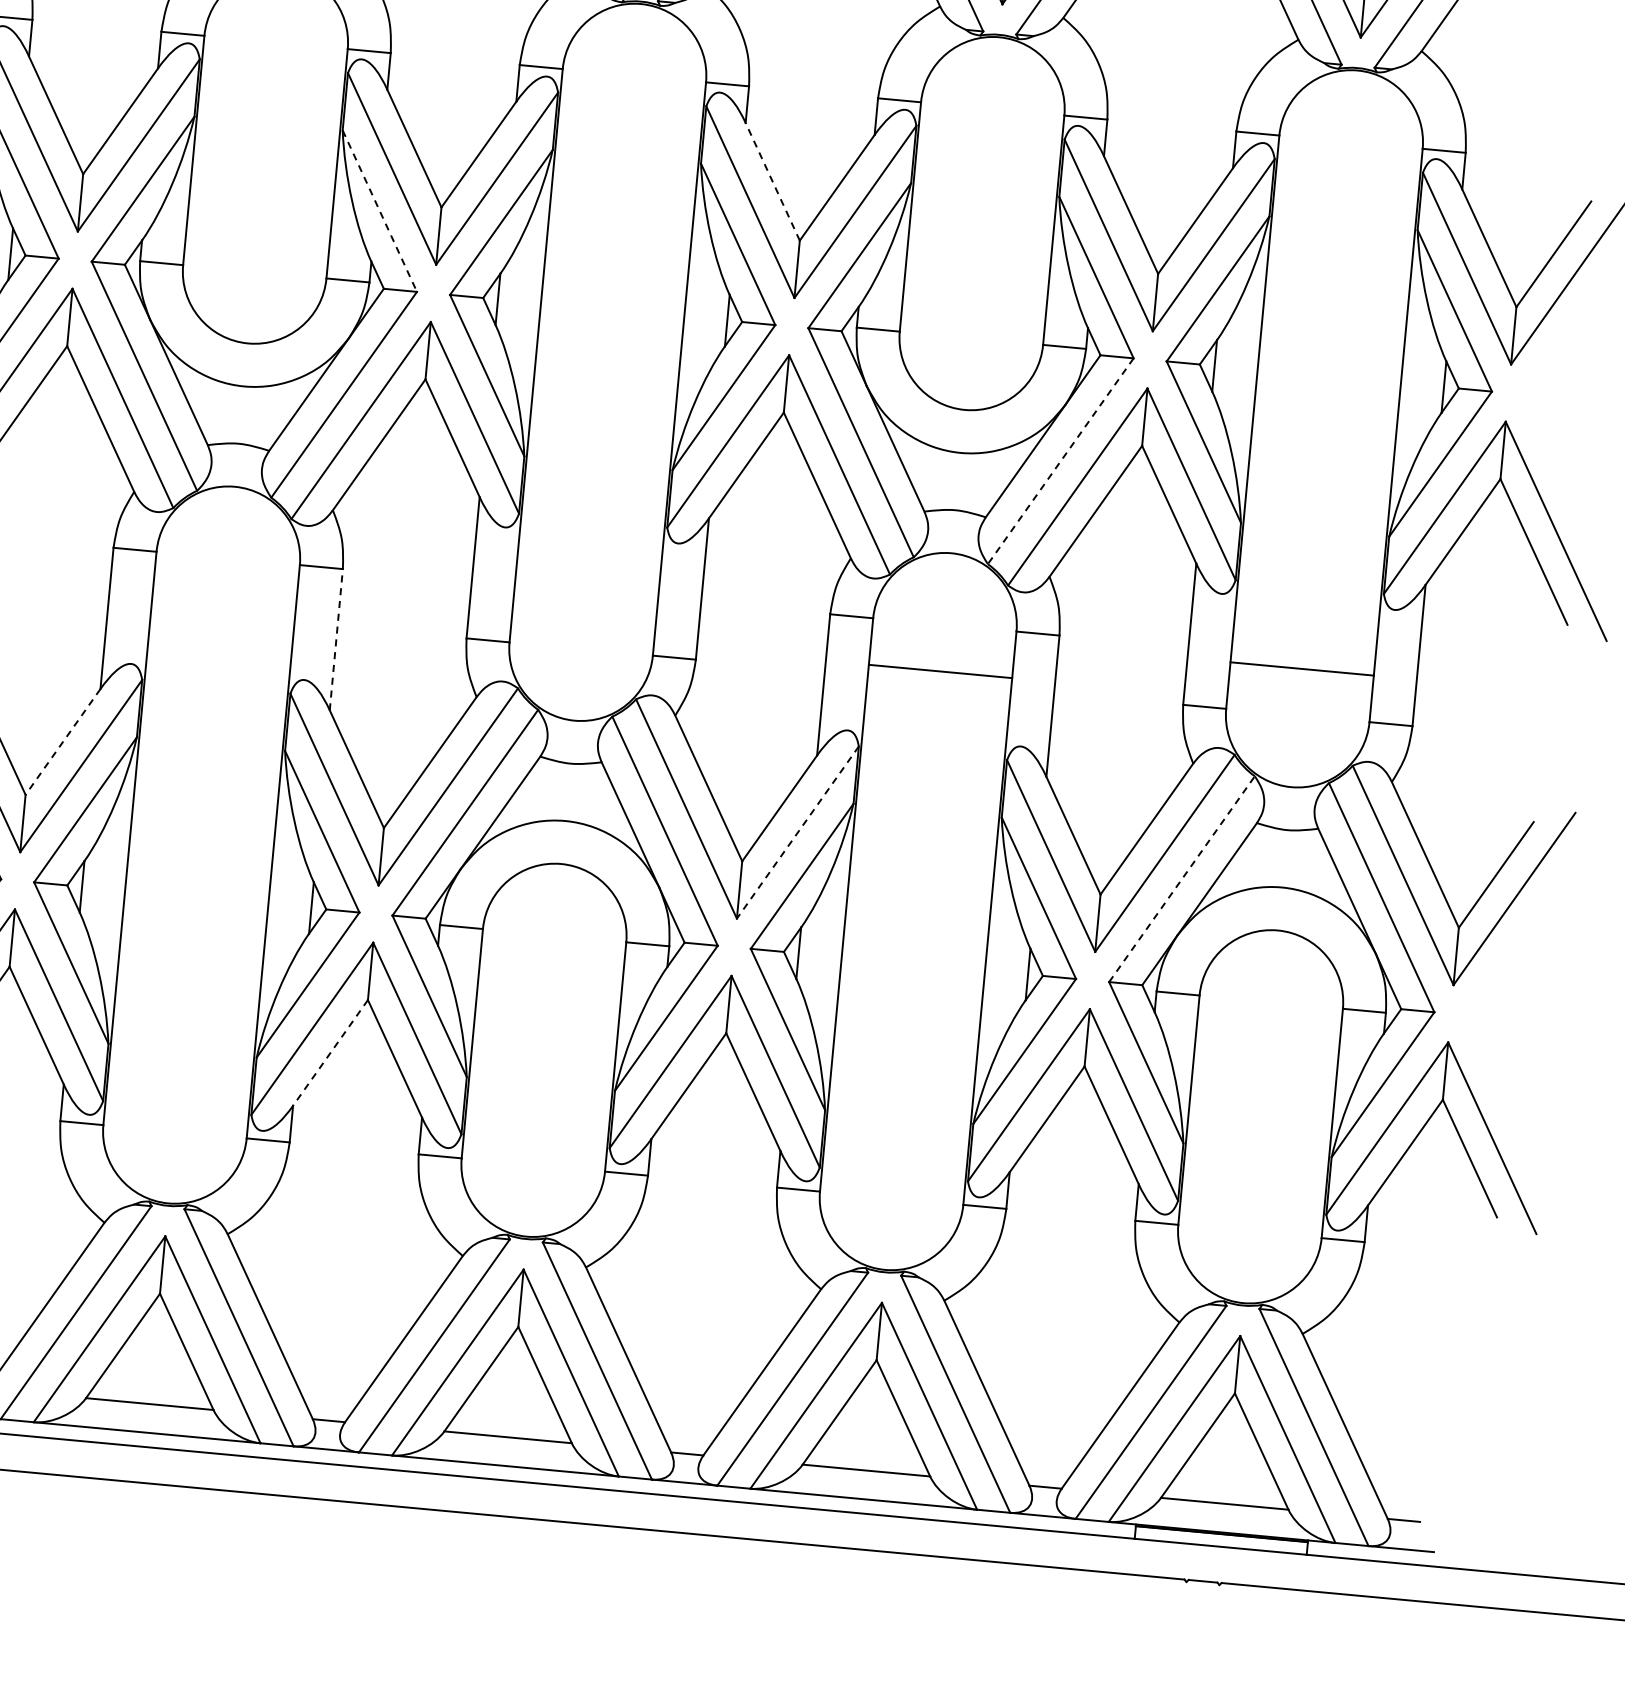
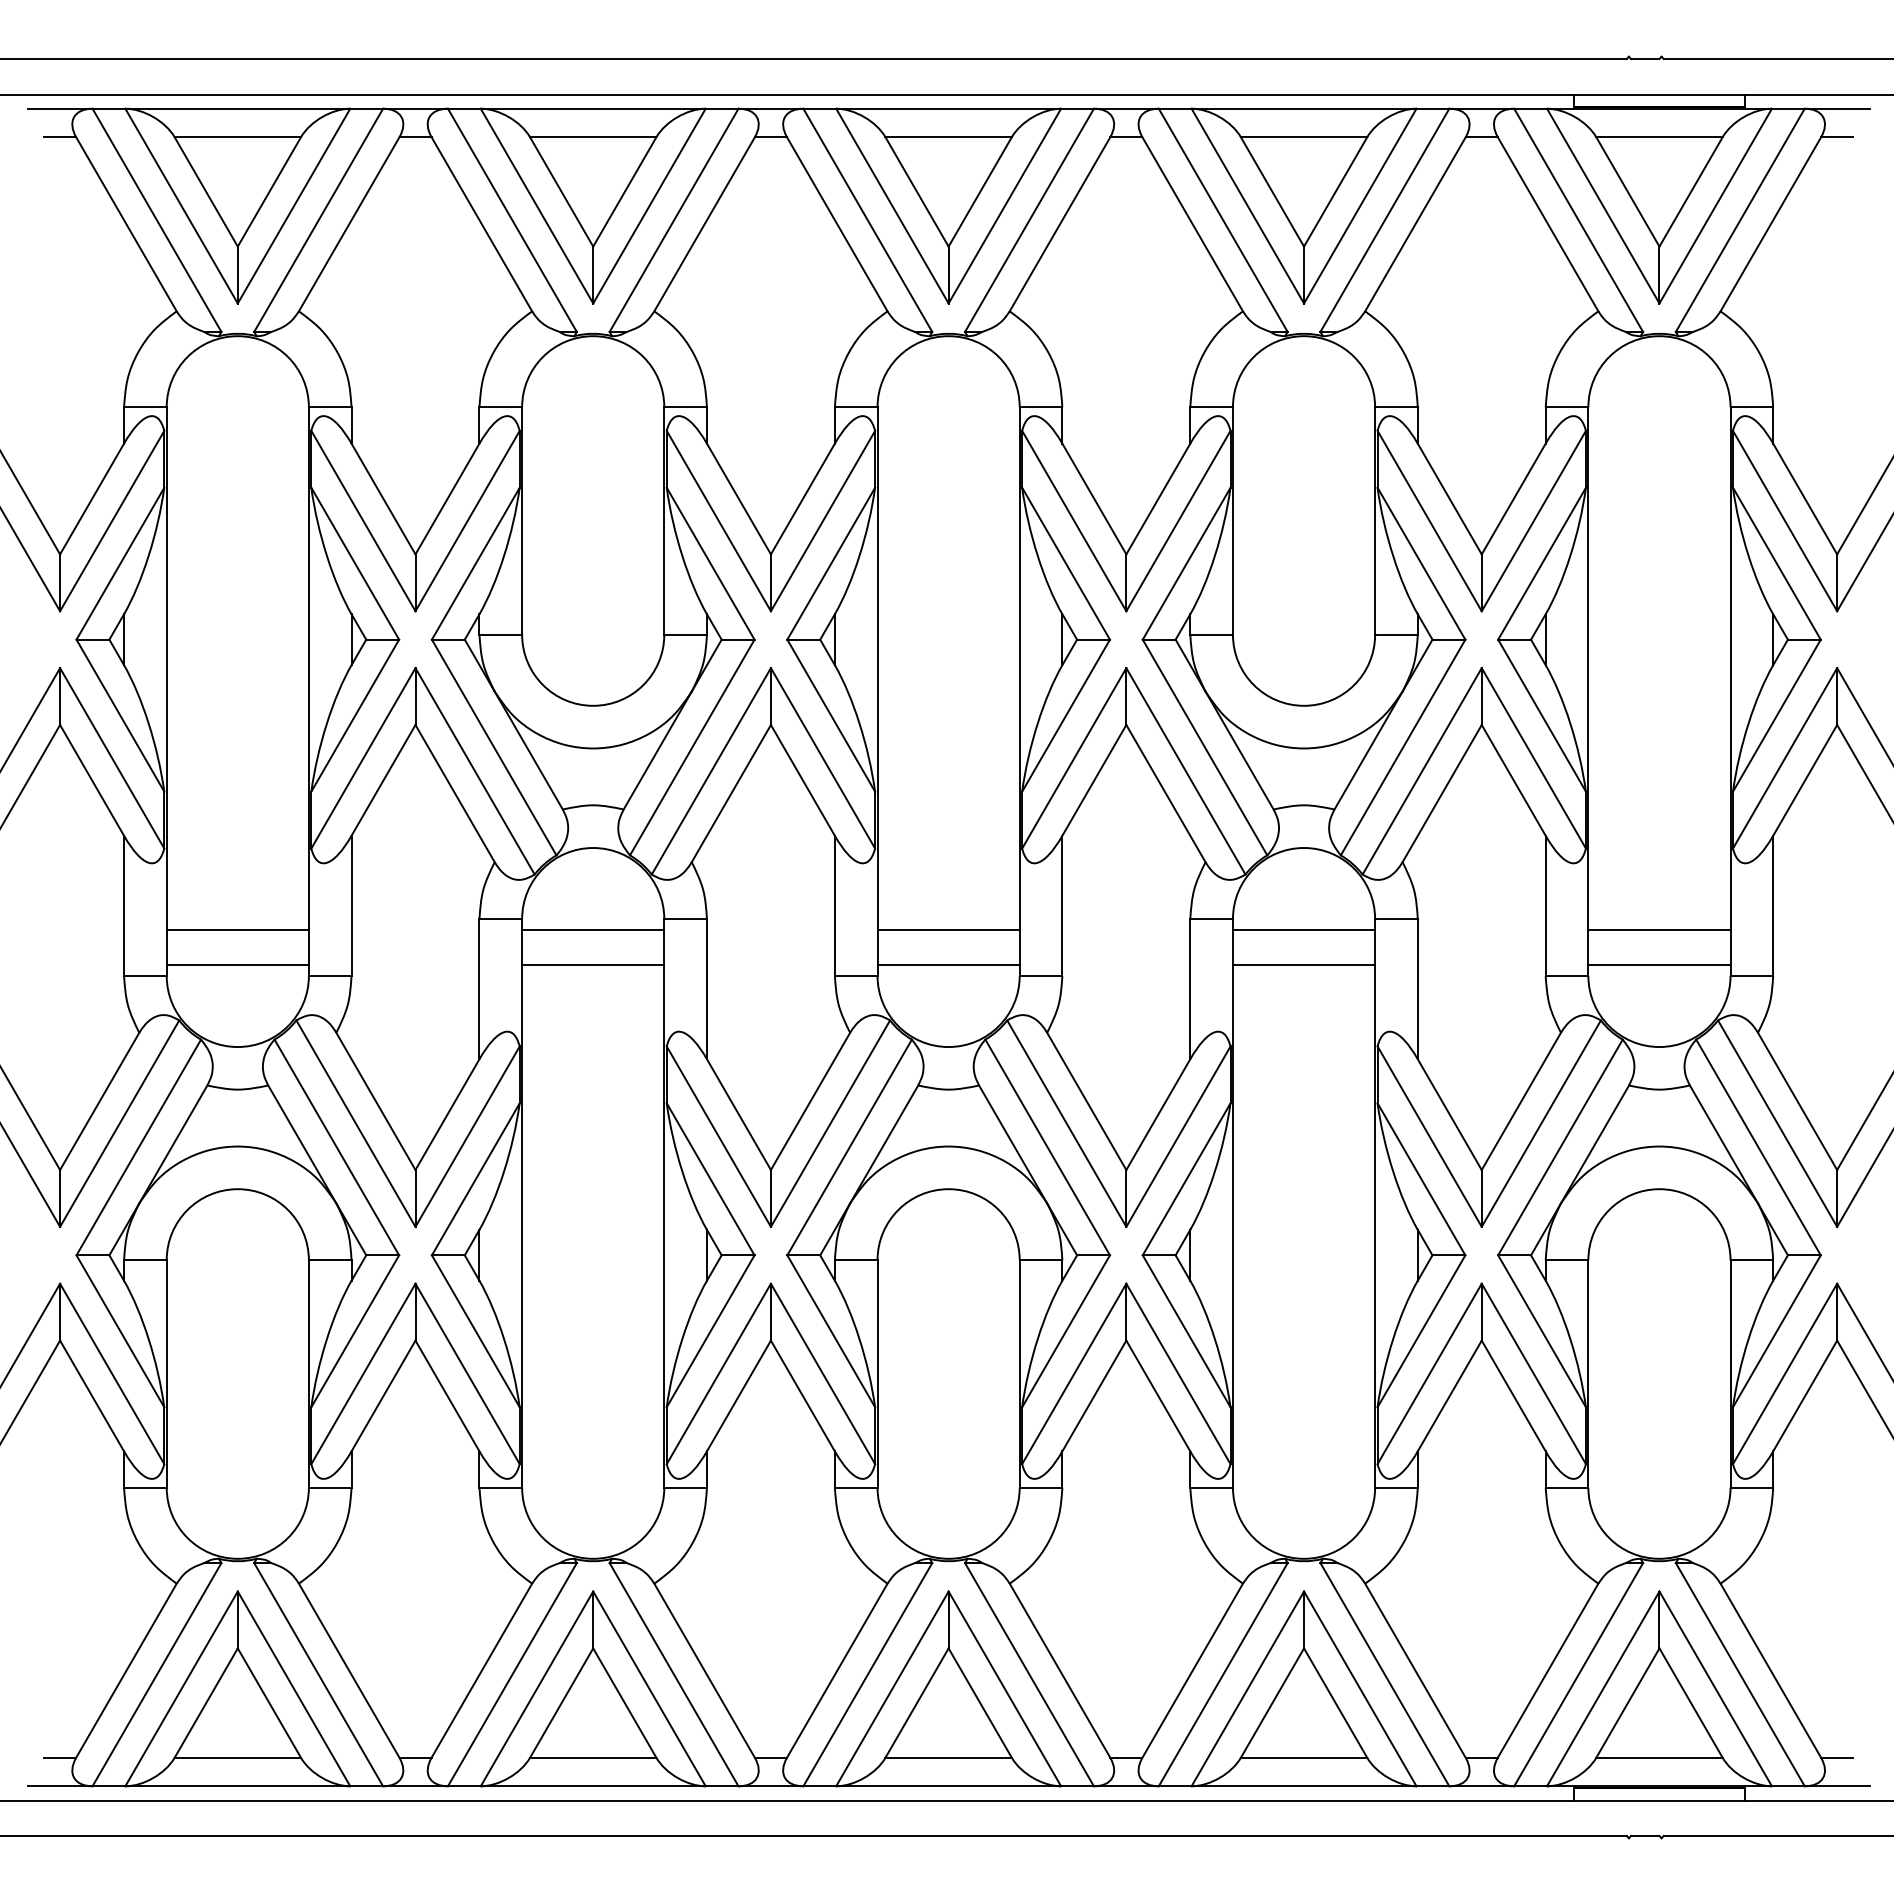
line: (772, 182) -> (1094, 499), dashed -> solid
line: (379, 210) -> (710, 563), dashed -> solid
line: (1061, 461) -> (1403, 747), dashed -> solid
line: (227, 568) -> (593, 929), added
line: (585, 602) -> (948, 929), added
line: (224, 605) -> (593, 965), added
line: (943, 635) -> (1303, 929), added
line: (582, 638) -> (948, 965), added
line: (335, 639) -> (706, 988), dashed -> solid
line: (1298, 704) -> (1659, 965), added
line: (63, 741) -> (447, 1114), dashed -> solid
line: (797, 833) -> (1178, 1137), dashed -> solid
line: (1182, 879) -> (1560, 1147), dashed -> solid
line: (330, 1053) -> (738, 1396), dashed -> solid

